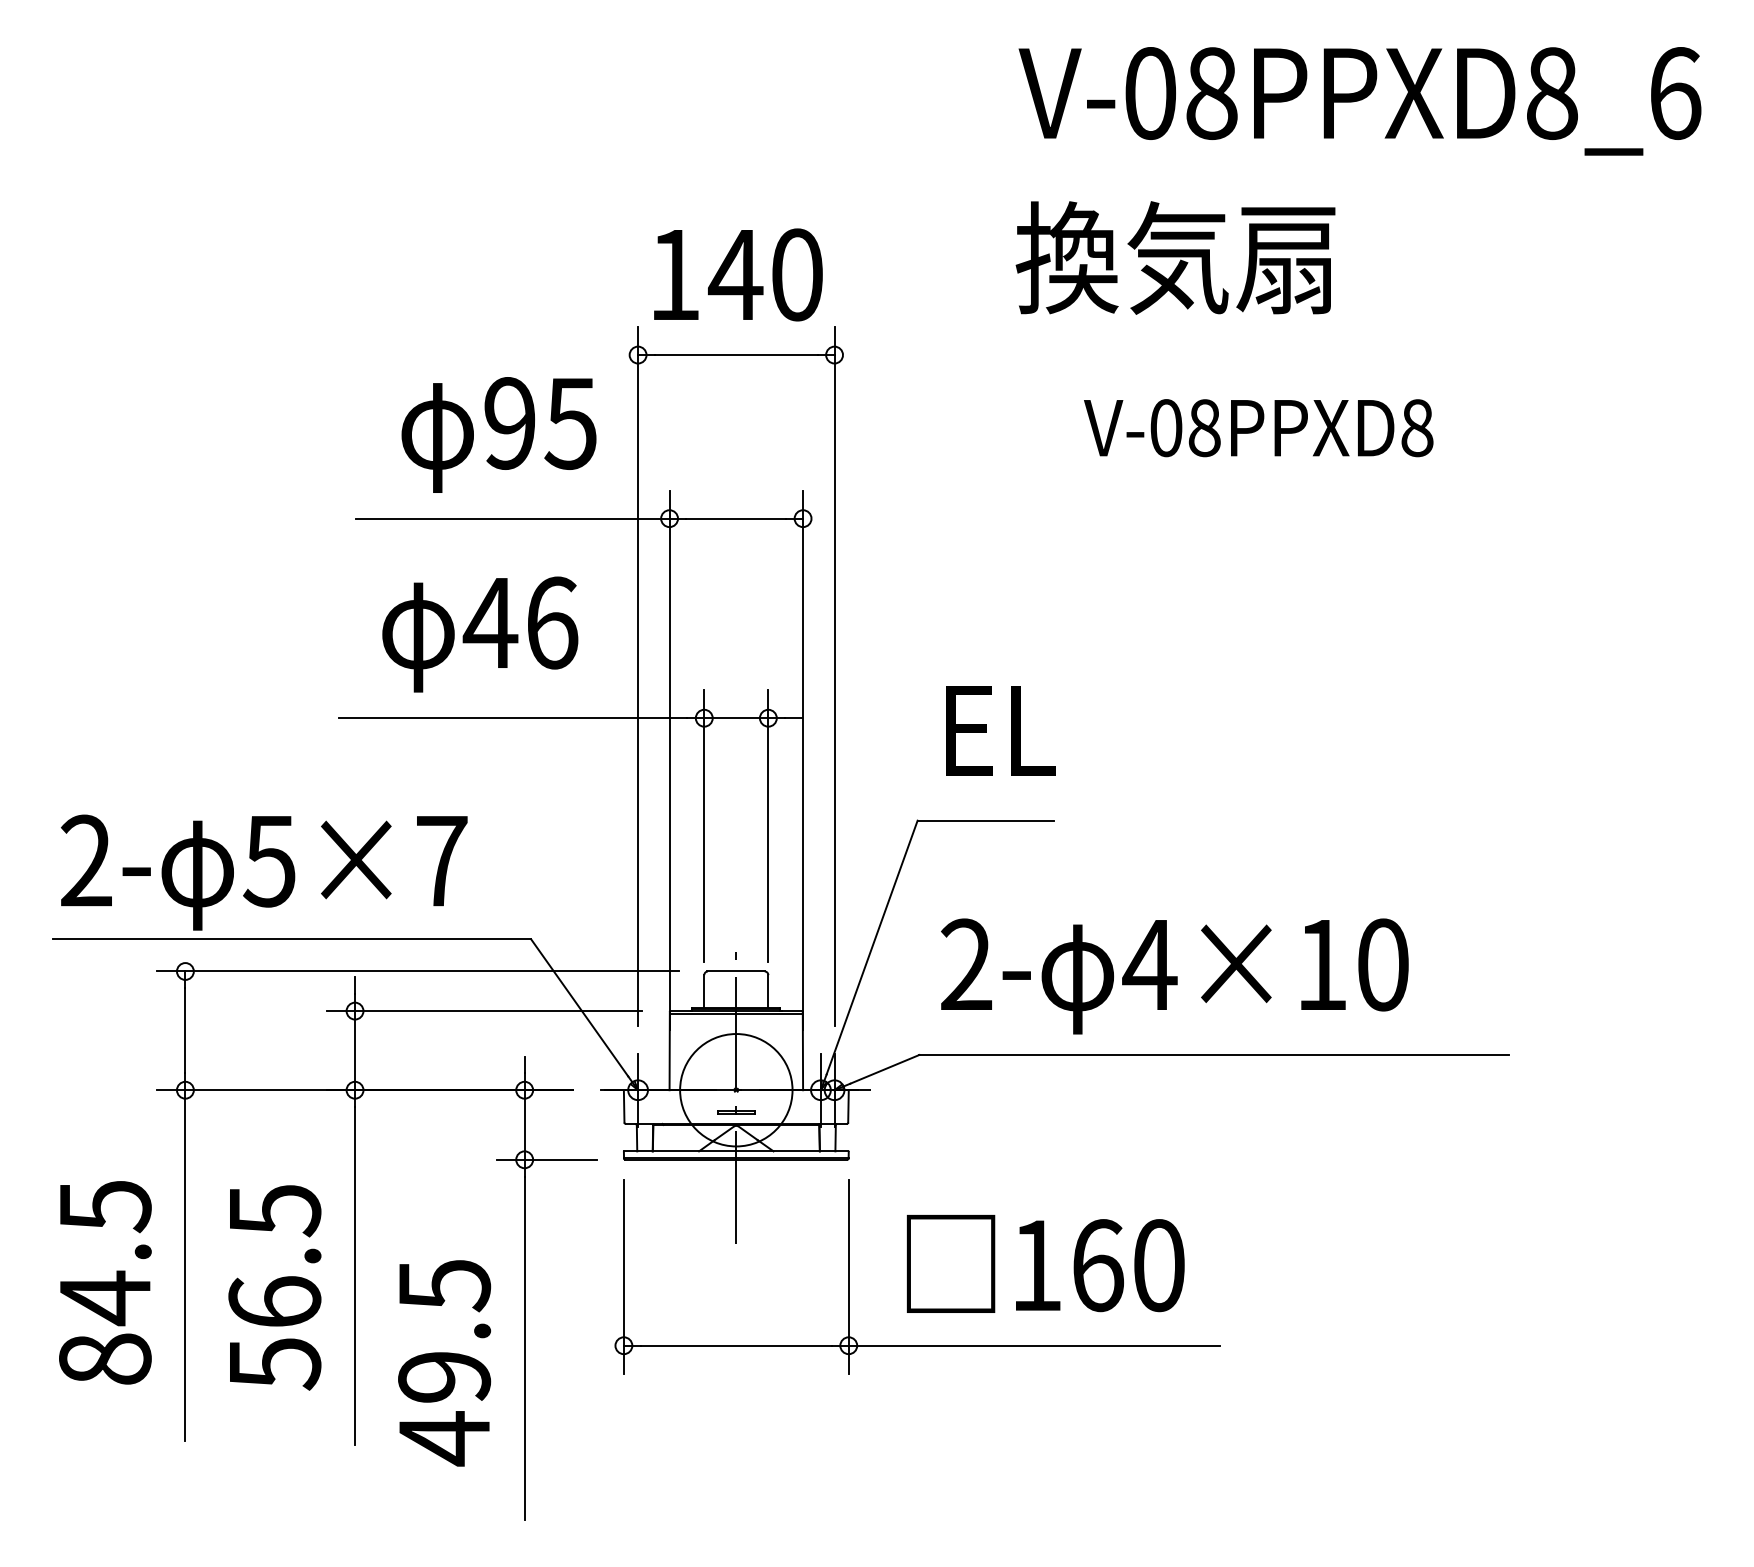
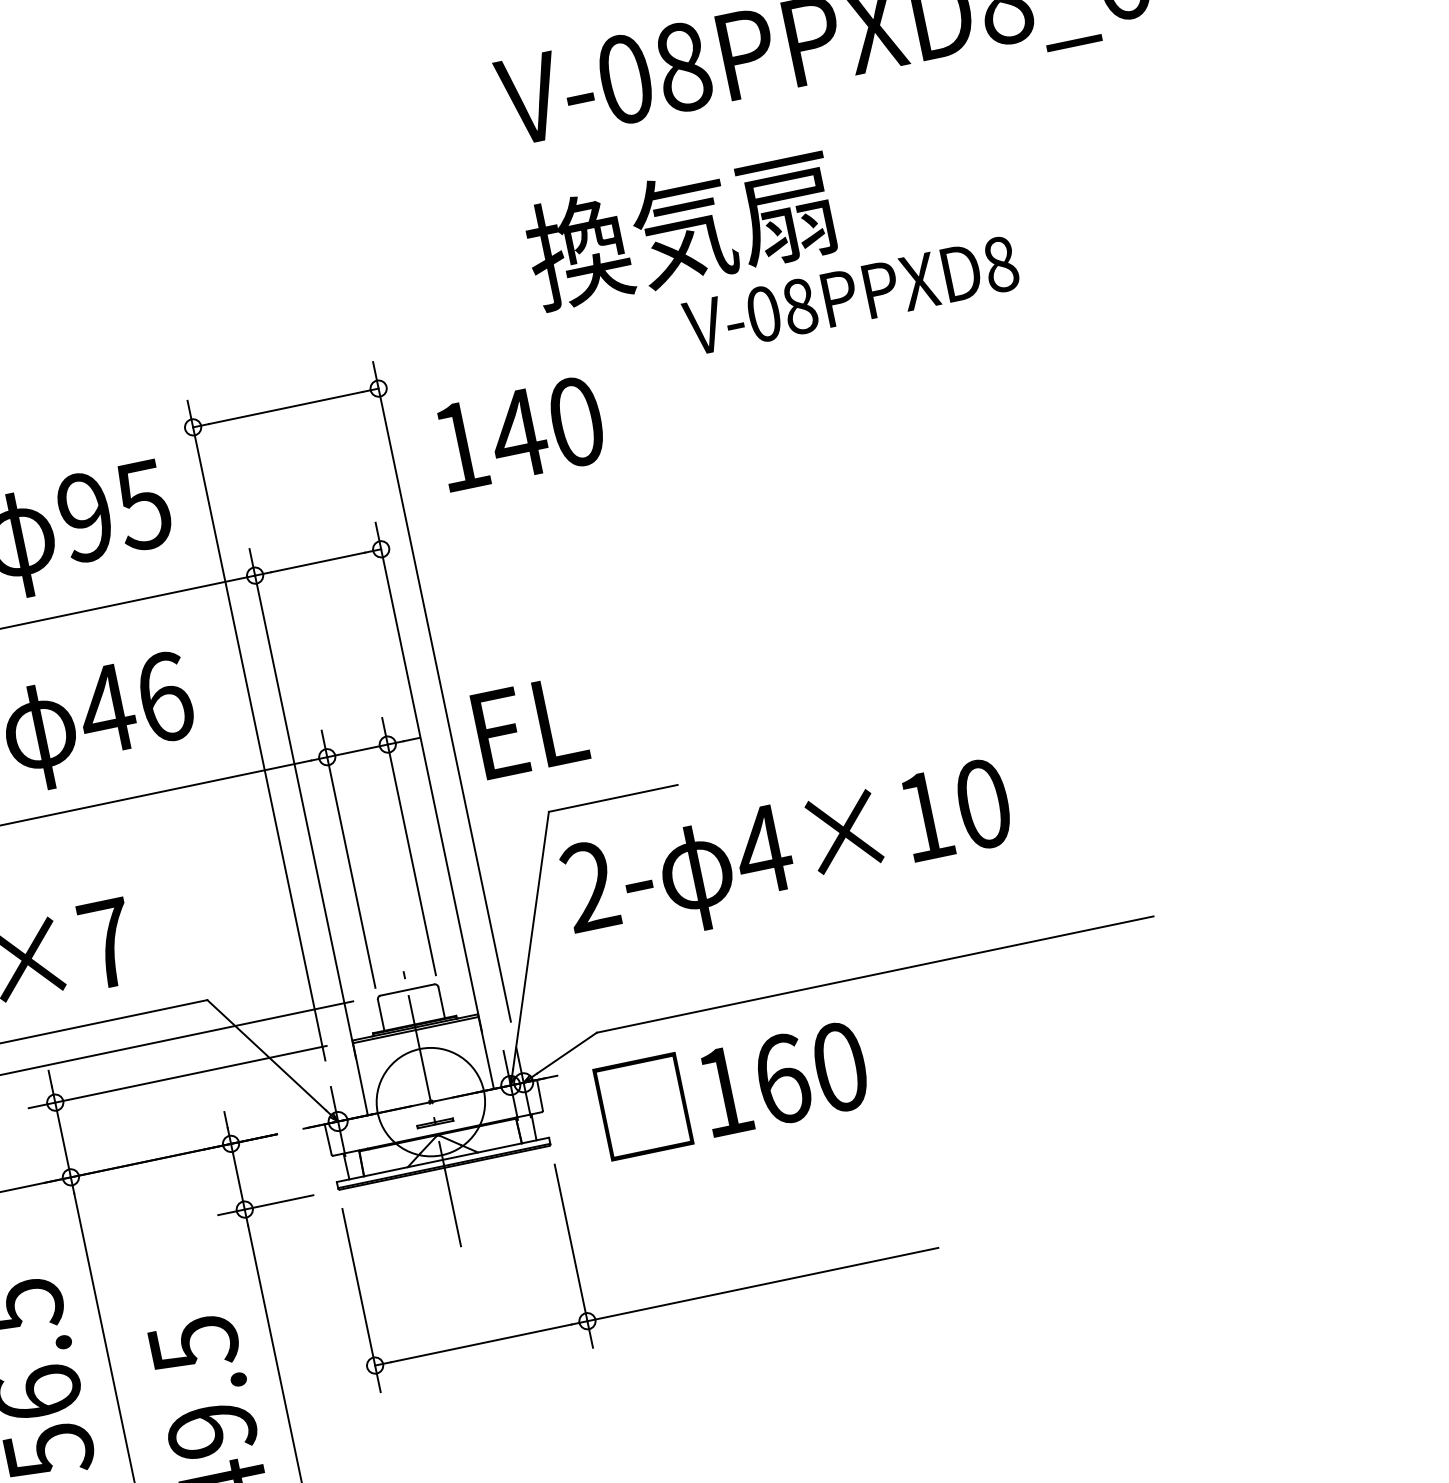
text: (738, 274) -> (520, 433), moved
text: (1258, 428) -> (851, 296), moved
text: (1000, 730) -> (530, 726), moved
text: (1174, 976) -> (788, 856), moved
text: (1045, 1263) -> (732, 1087), moved

